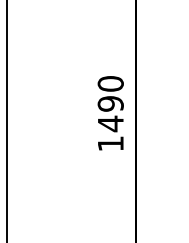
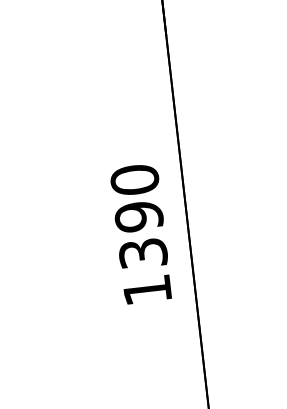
text: (110, 123) -> (142, 252), 1490 -> 1390

